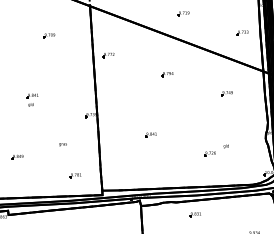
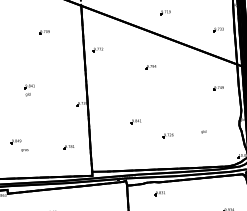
part: (226, 93) -> (218, 88), moved
text: (62, 144) -> (24, 150), moved
part: (209, 153) -> (167, 135), moved
part: (74, 175) -> (68, 147), moved
part: (194, 214) -> (159, 193), moved

